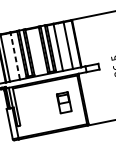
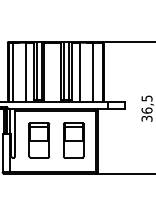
line: (14, 55) -> (25, 71), dashed -> solid
part: (64, 102) -> (73, 140), size x1.43
part: (37, 108) -> (39, 140), added

